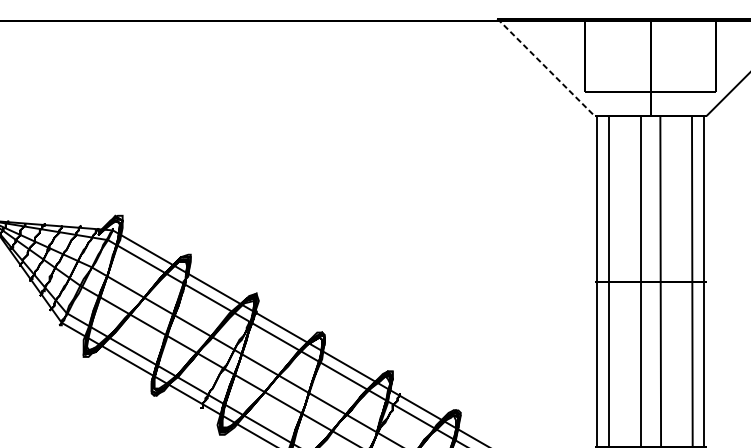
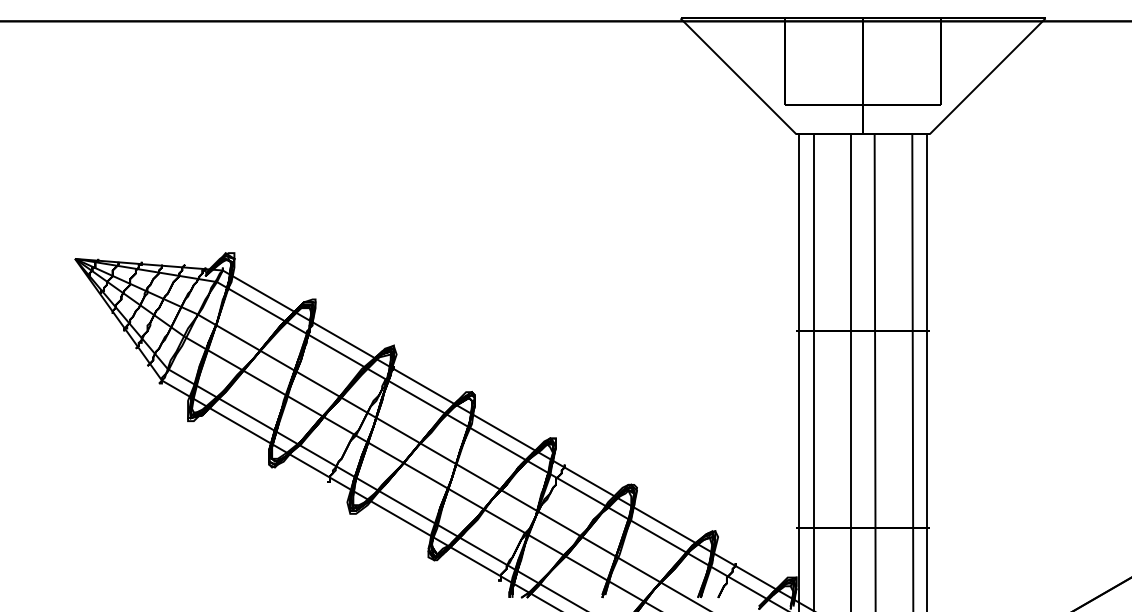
line: (546, 67) -> (738, 76), dashed -> solid

